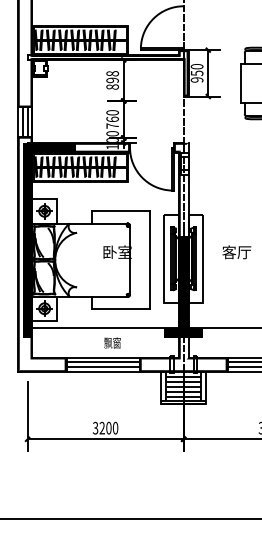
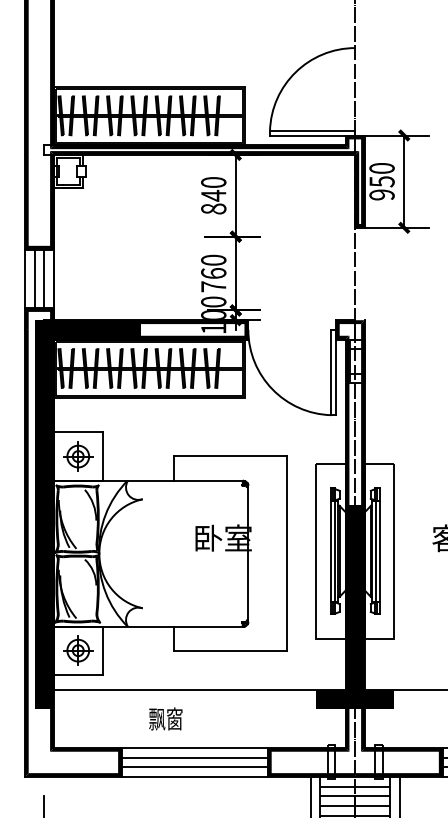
text: (112, 77) -> (213, 189), 898 -> 840
fill: (187, 250) -> (362, 534), added
text: (112, 342) -> (165, 717), moved

